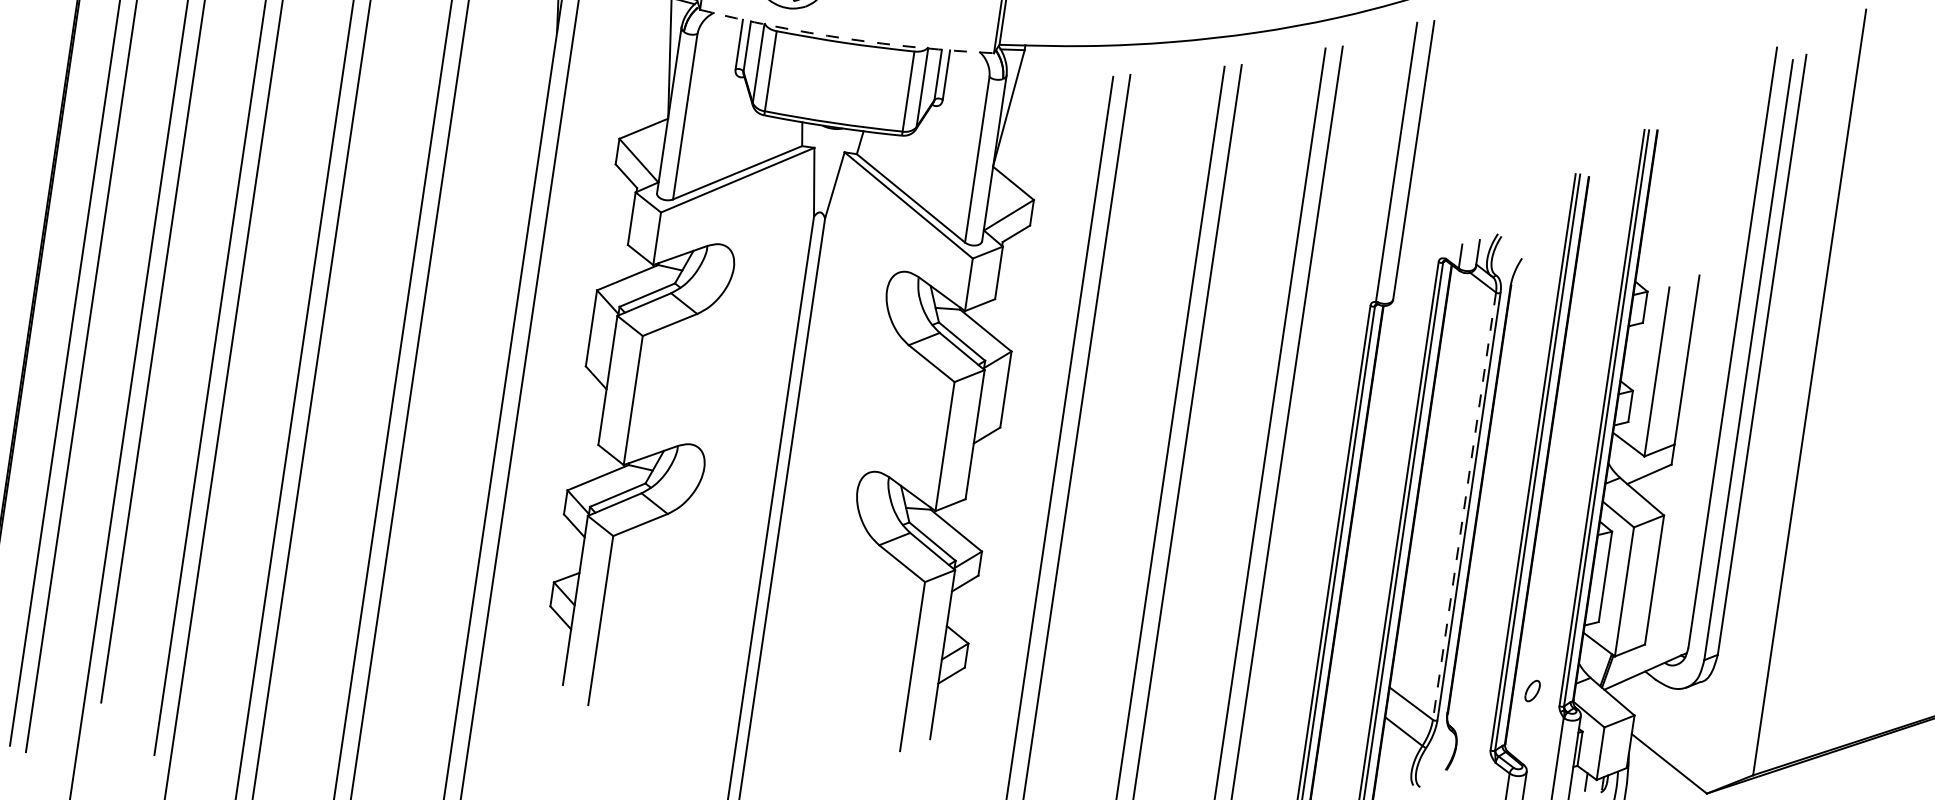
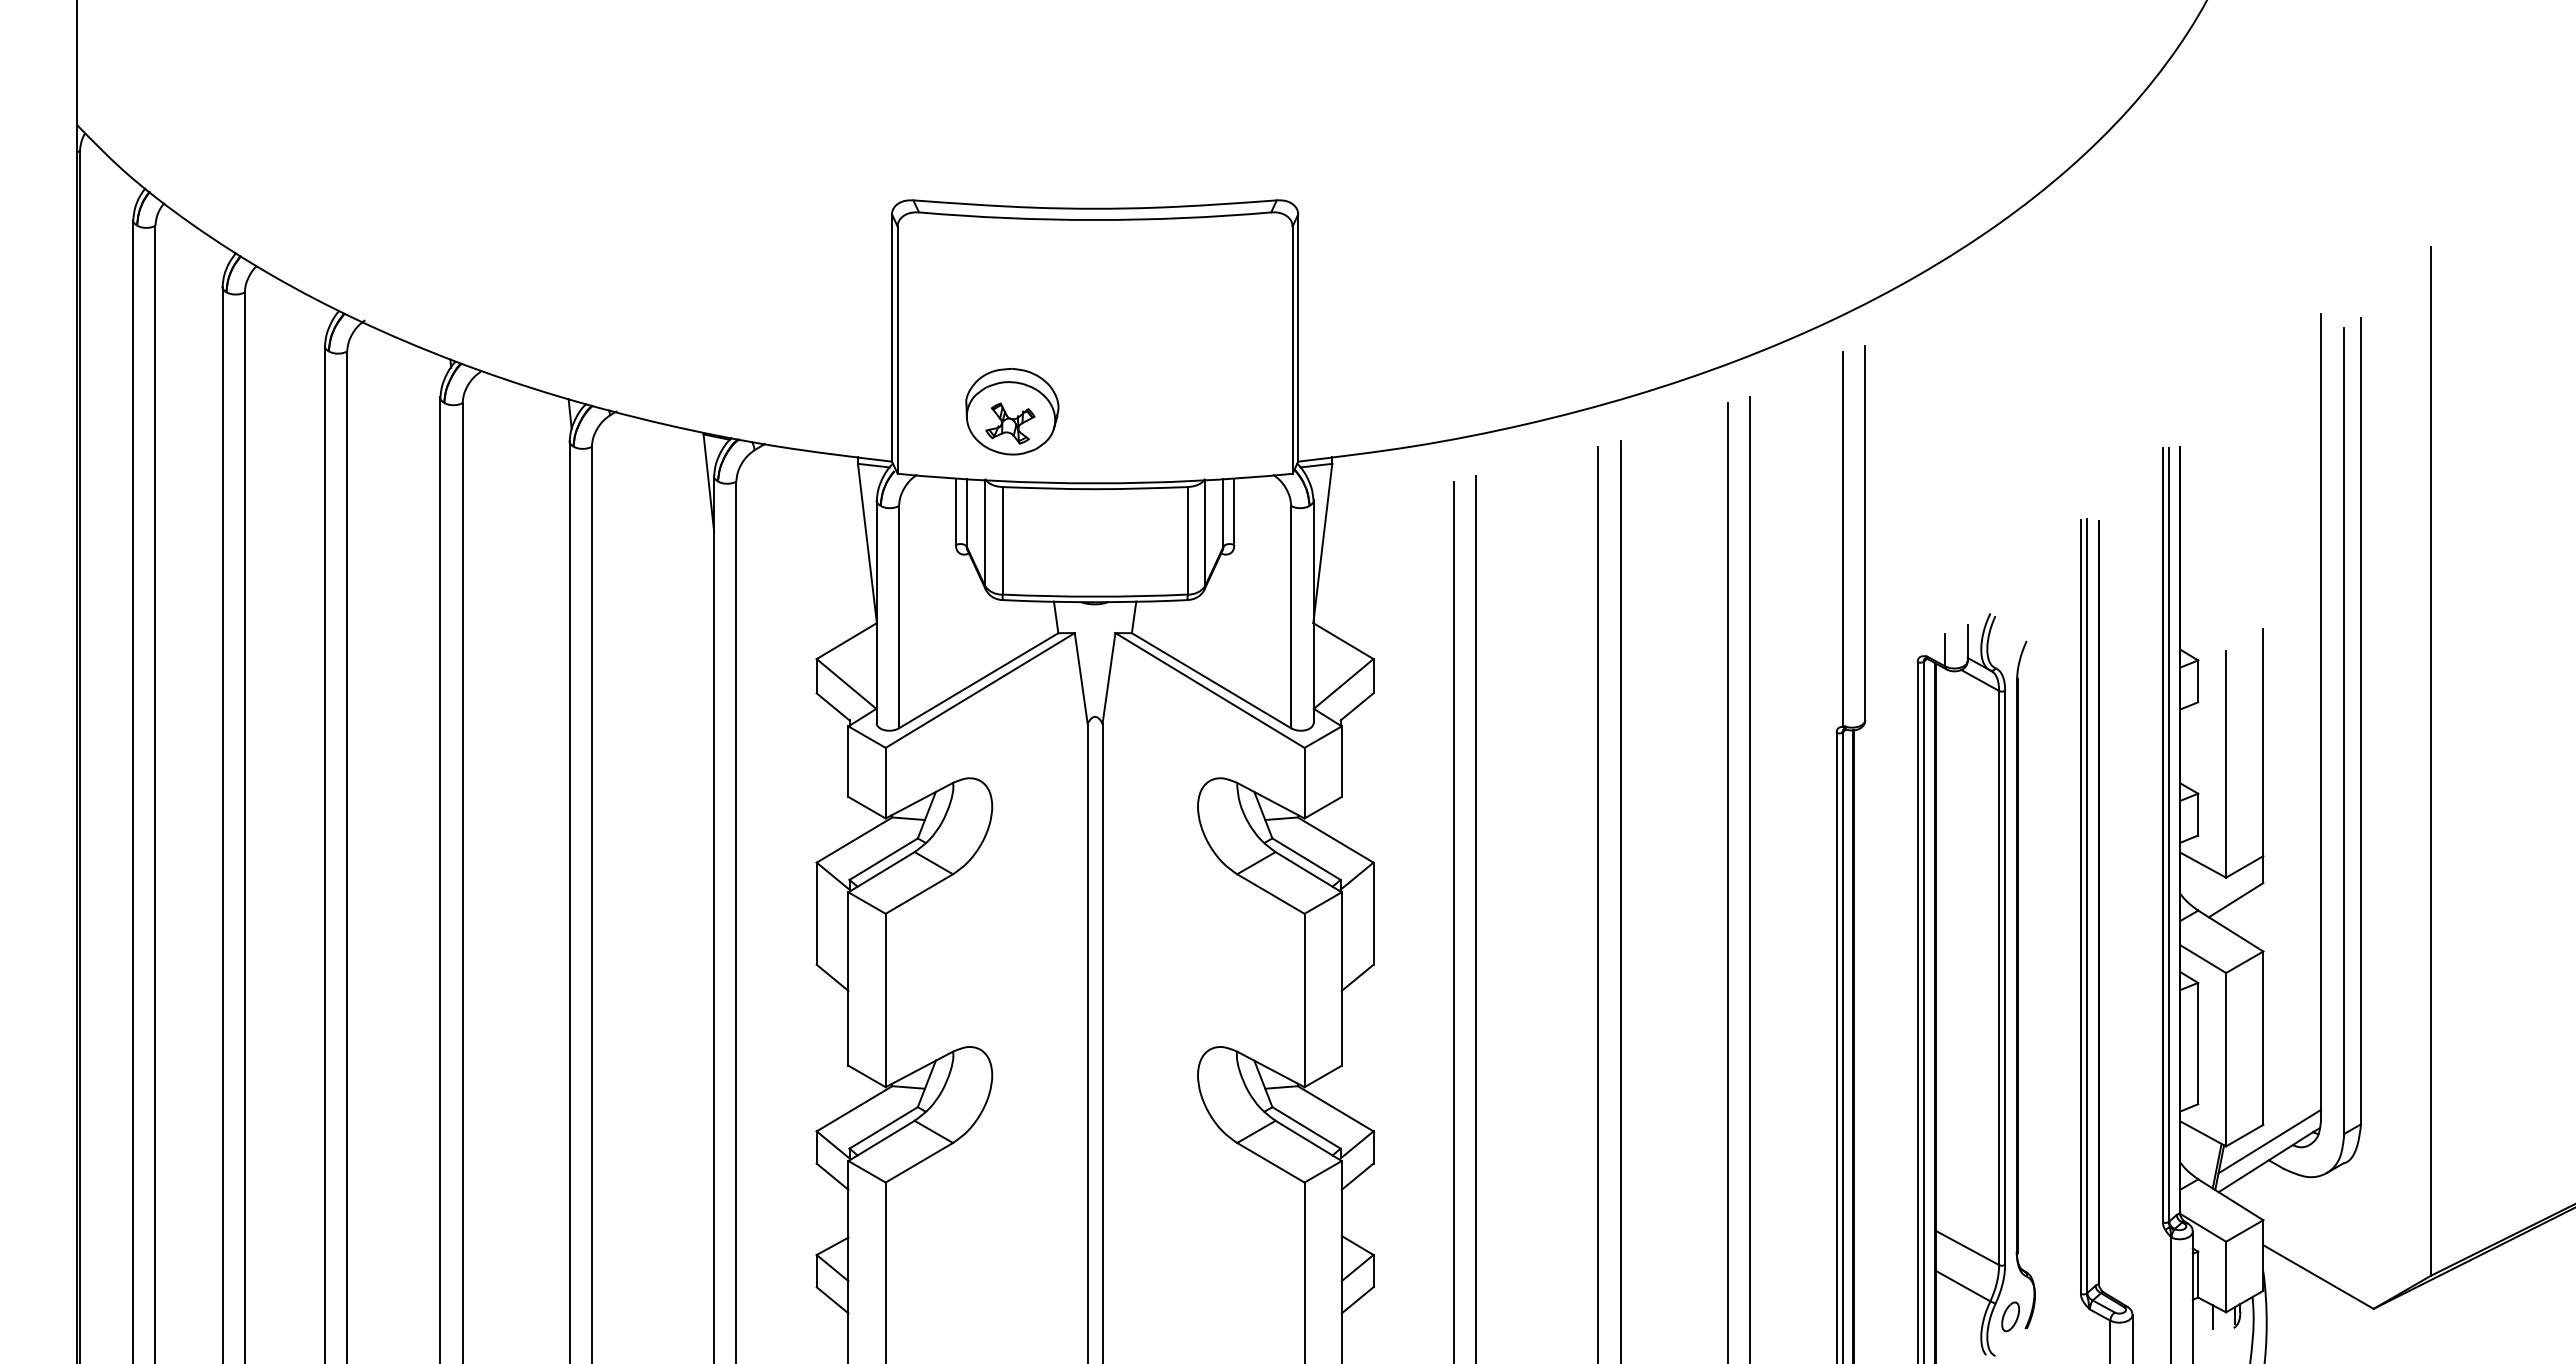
arc: (846, 38) -> (1095, 483), dashed -> solid
line: (1464, 506) -> (1999, 978), dashed -> solid
line: (1647, 657) -> (2269, 1141), added
part: (1532, 690) -> (2010, 1316), moved

